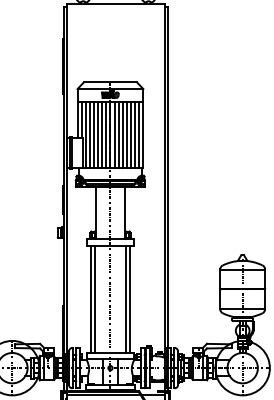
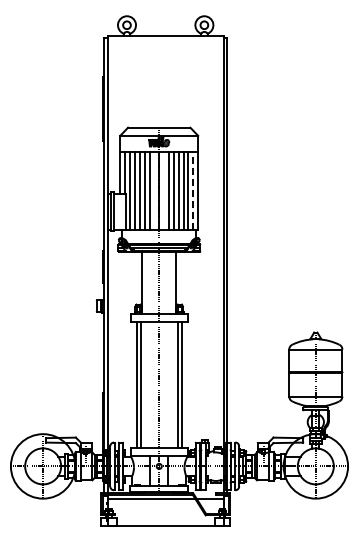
line: (106, 135) -> (154, 190), removed
line: (114, 135) -> (164, 190), removed
line: (139, 135) -> (193, 190), solid -> dashed

